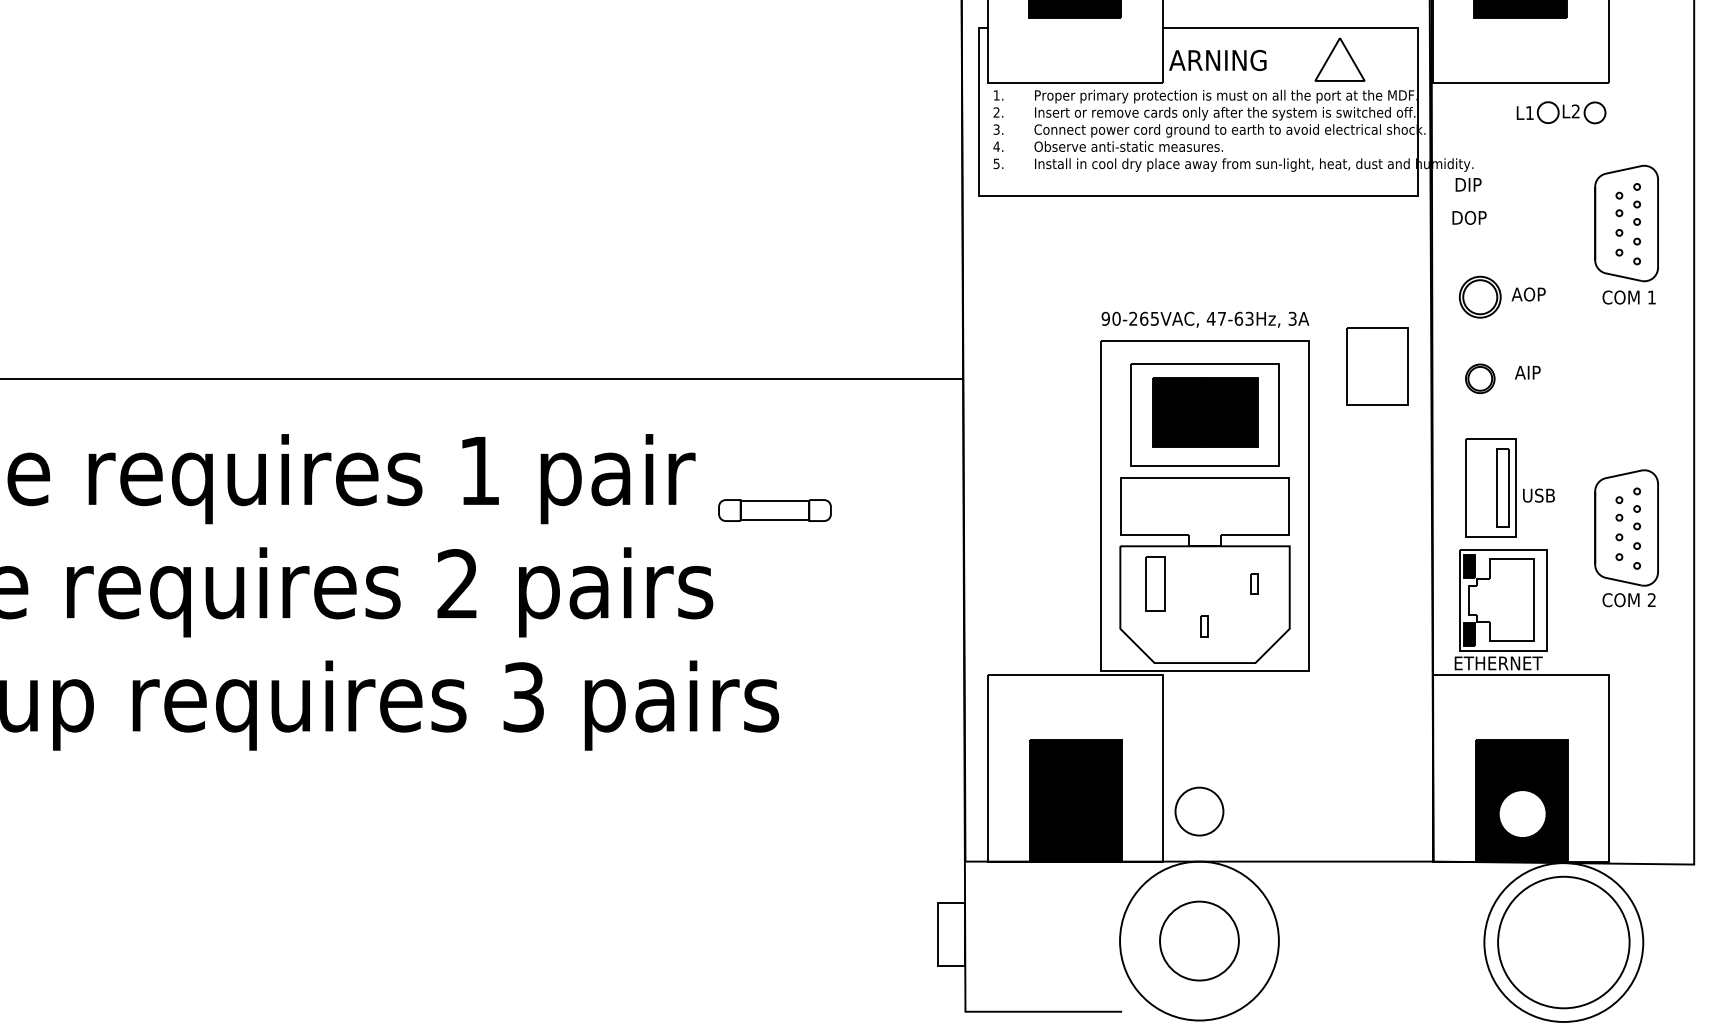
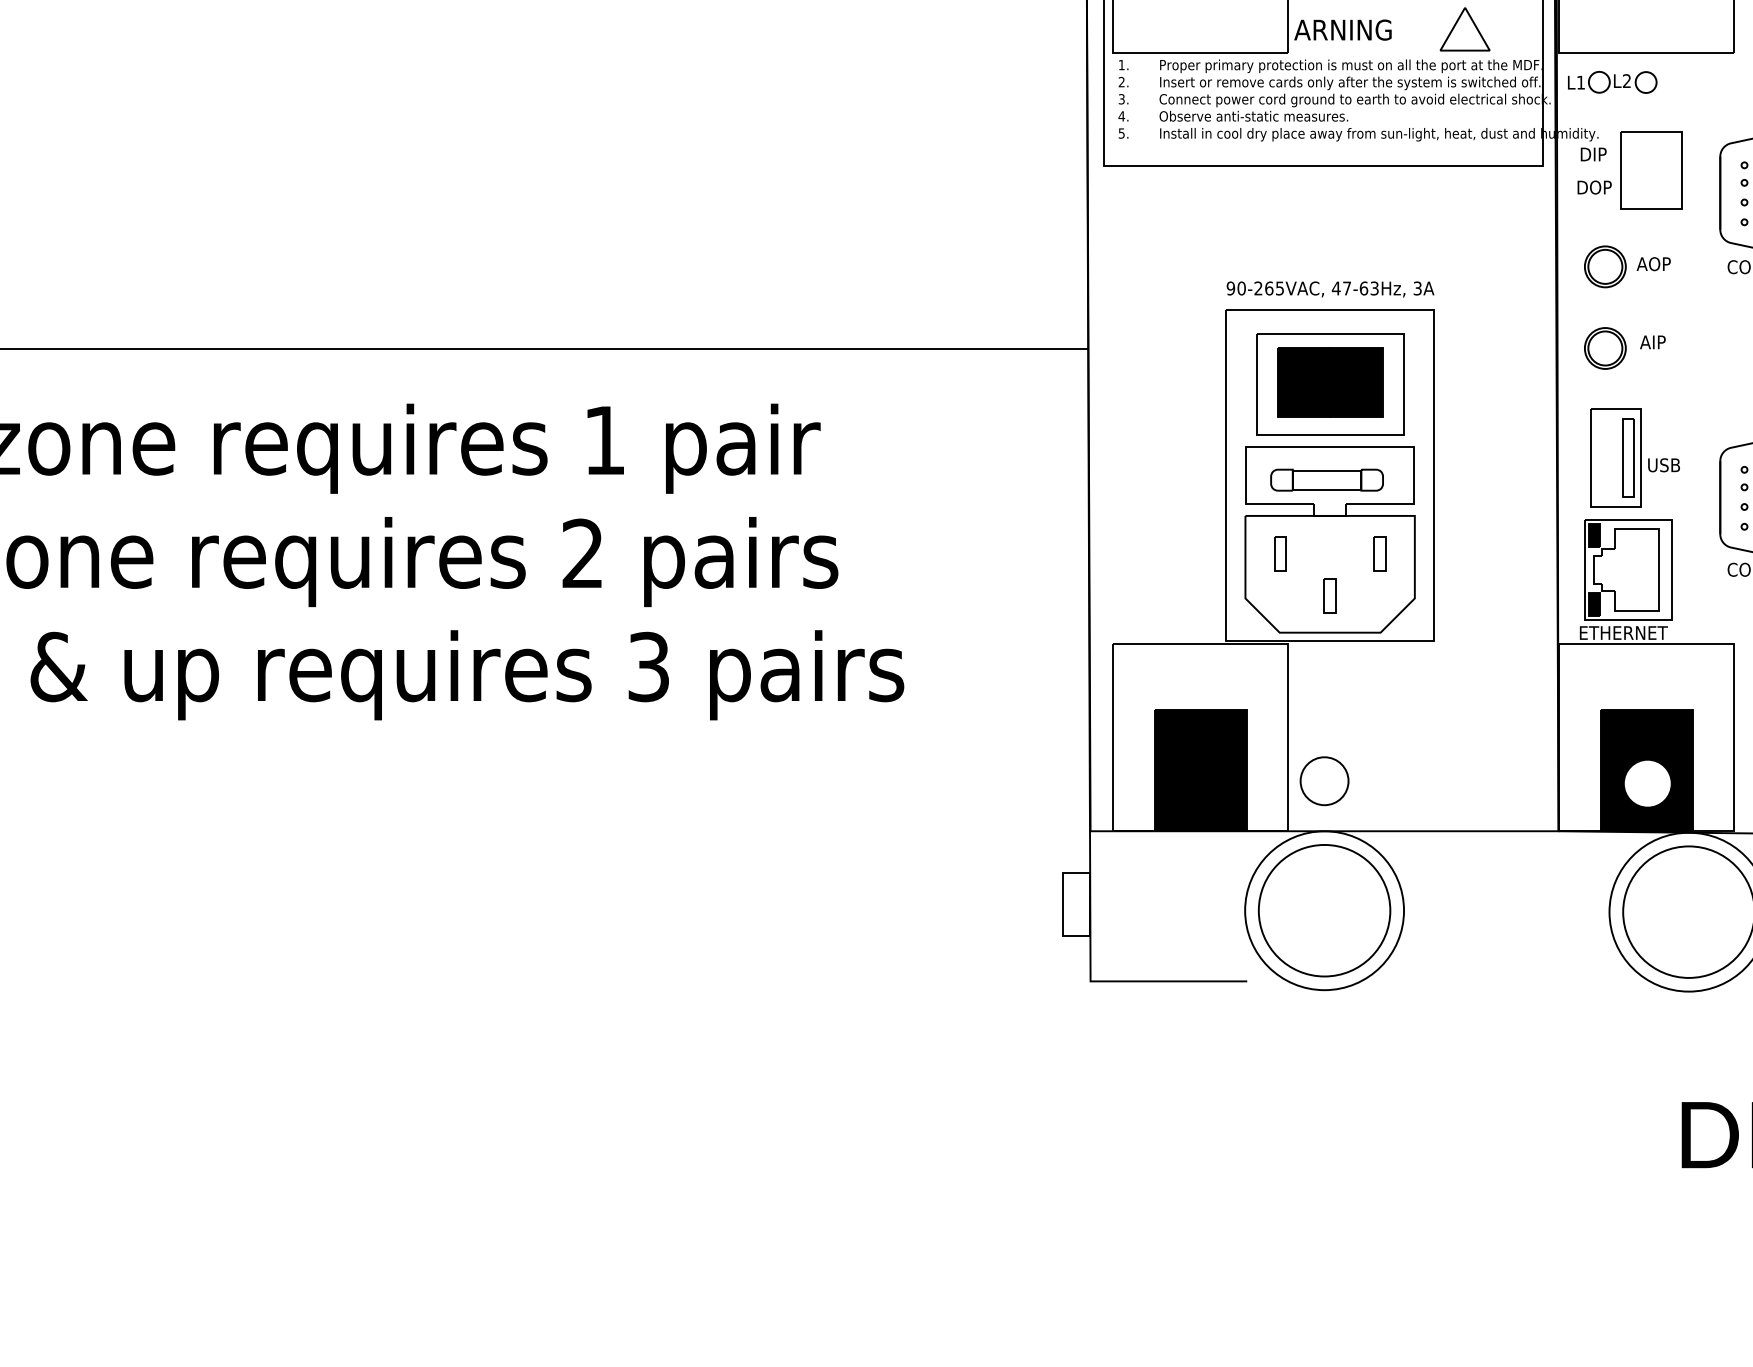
part: (1561, 112) -> (1612, 82), moved
part: (1377, 366) -> (1651, 170), moved
part: (1480, 378) -> (1605, 348), size x1.43
part: (774, 509) -> (1326, 479), moved
part: (1155, 583) -> (1280, 553), size x0.62
part: (1254, 583) -> (1379, 553), size x1.67
part: (1204, 625) -> (1329, 595), size x1.67
circle: (1199, 940) -> (1324, 910), size x1.67

